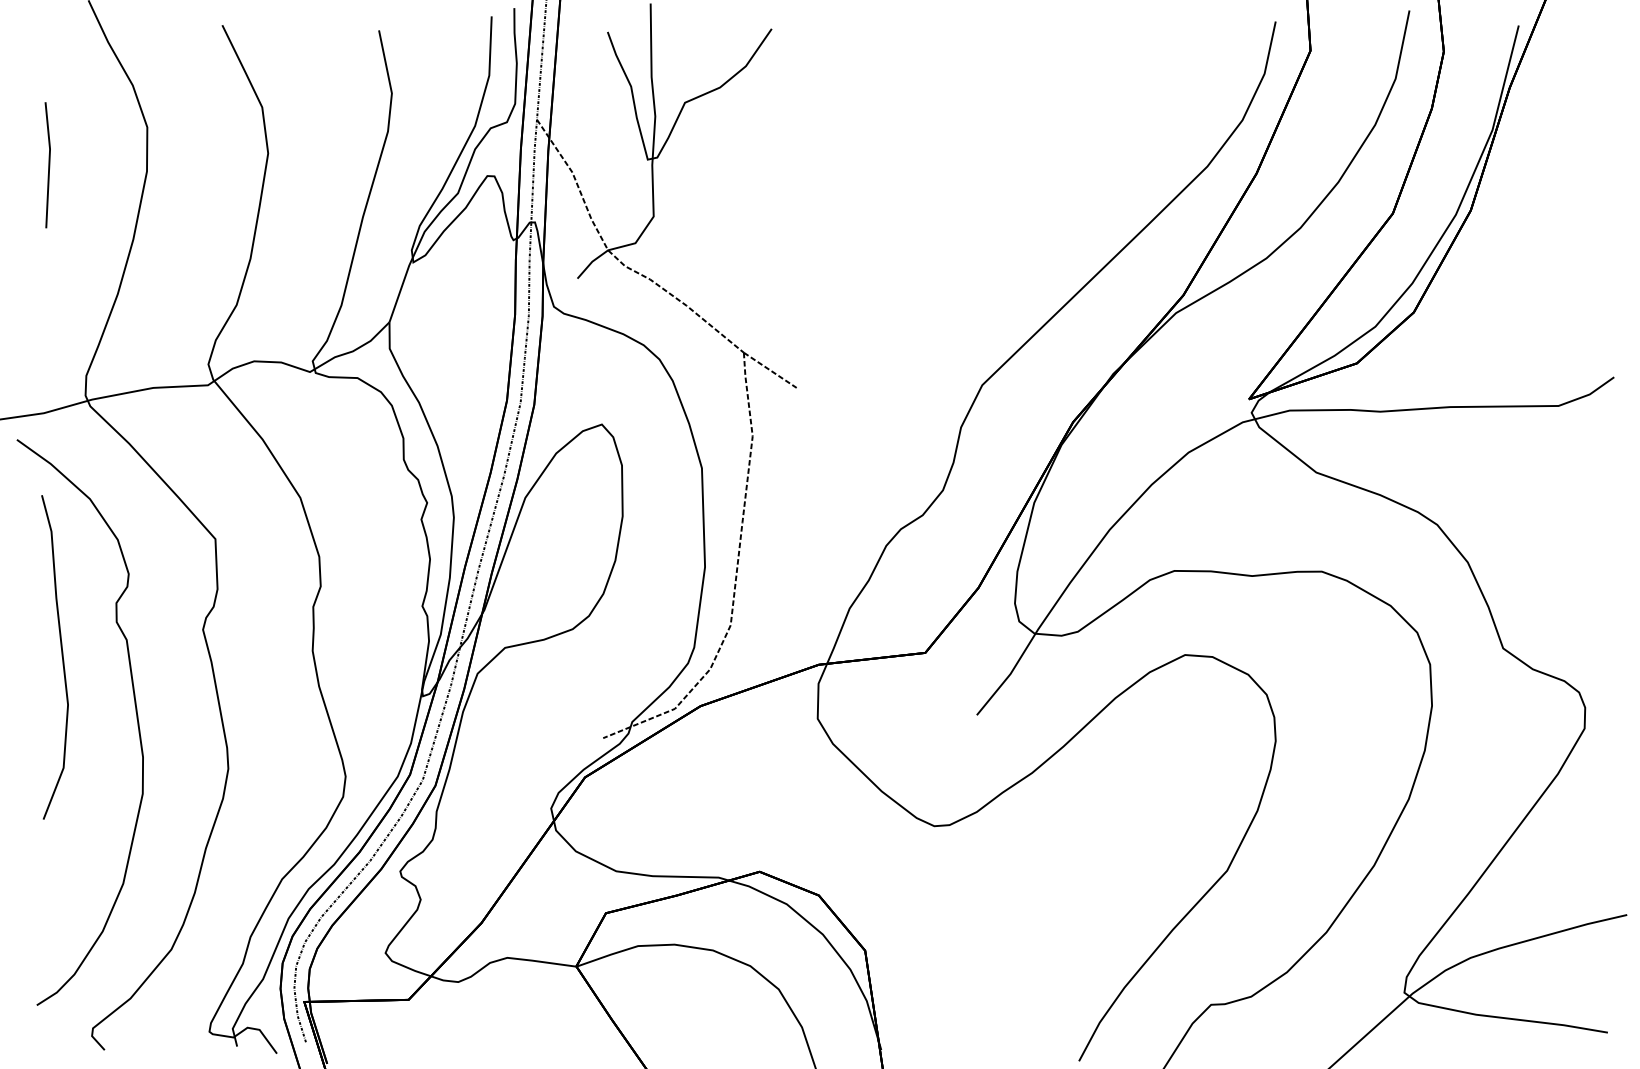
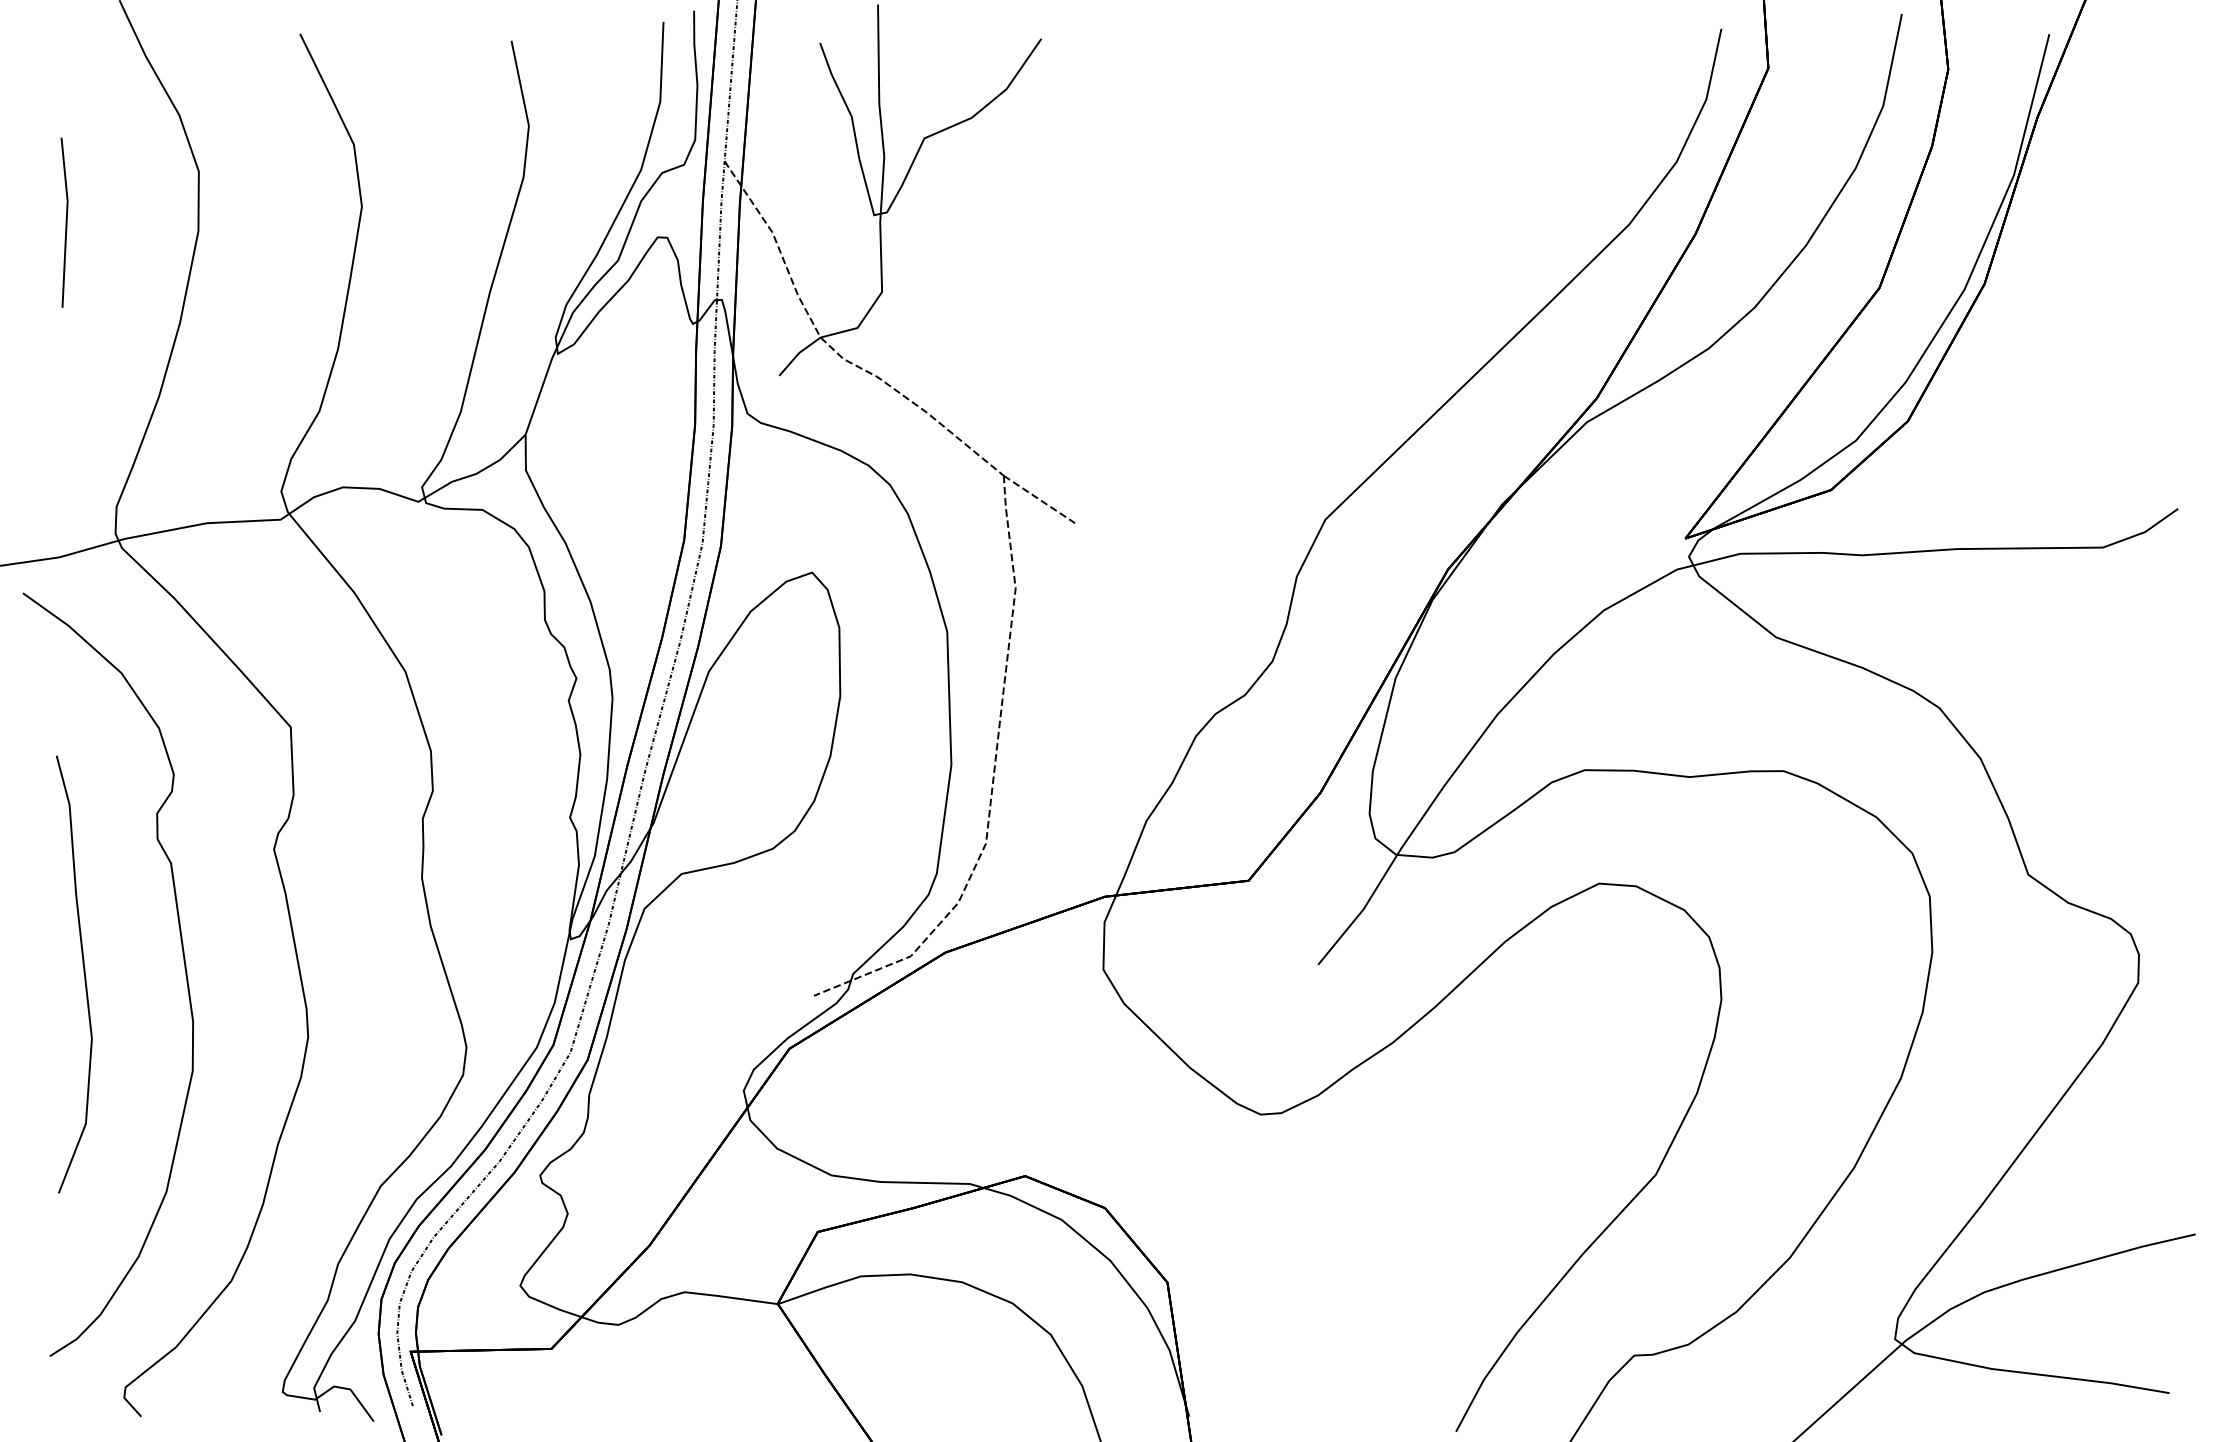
part: (61, 656) -> (83, 973), moved

